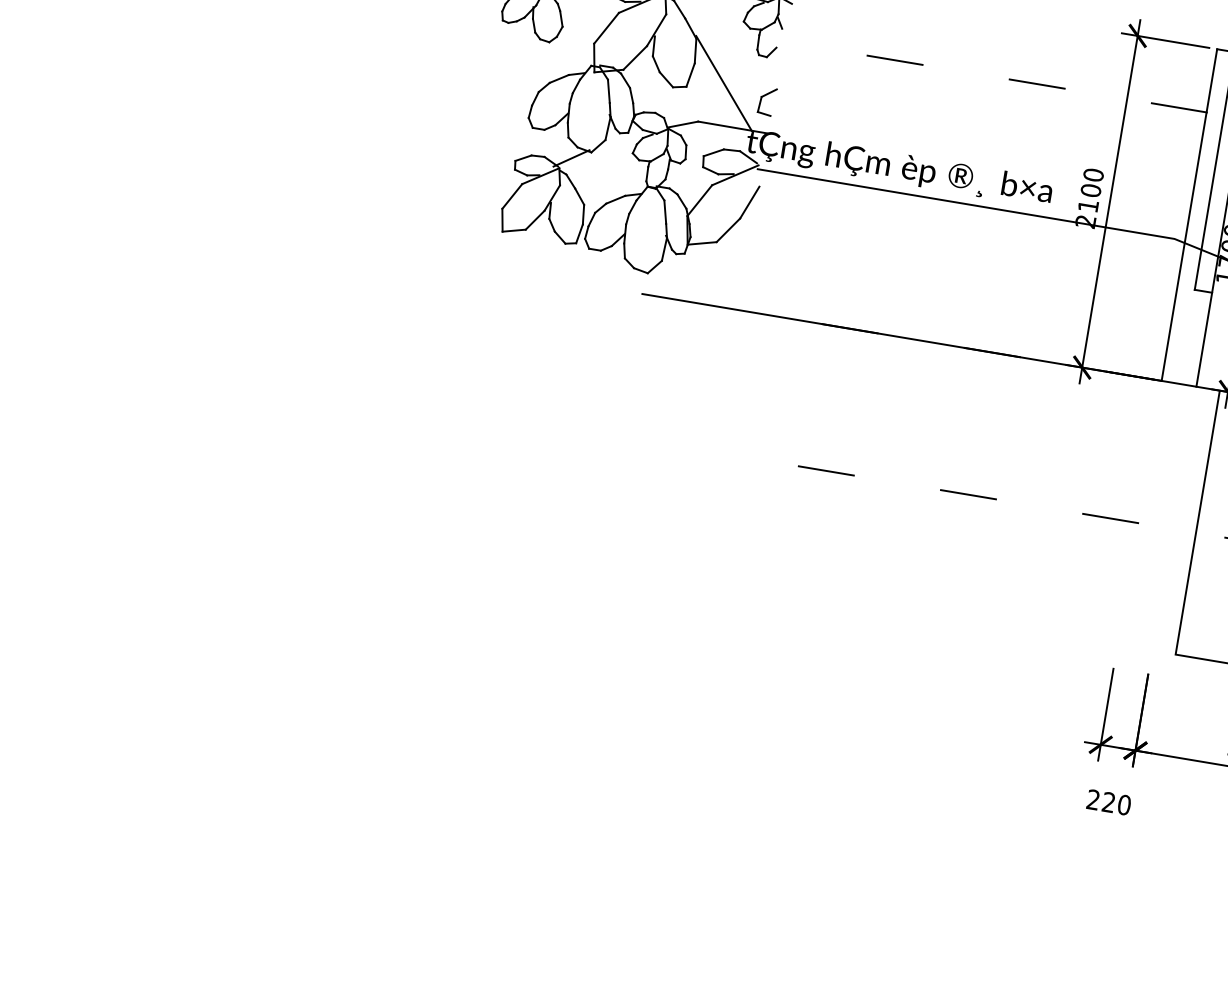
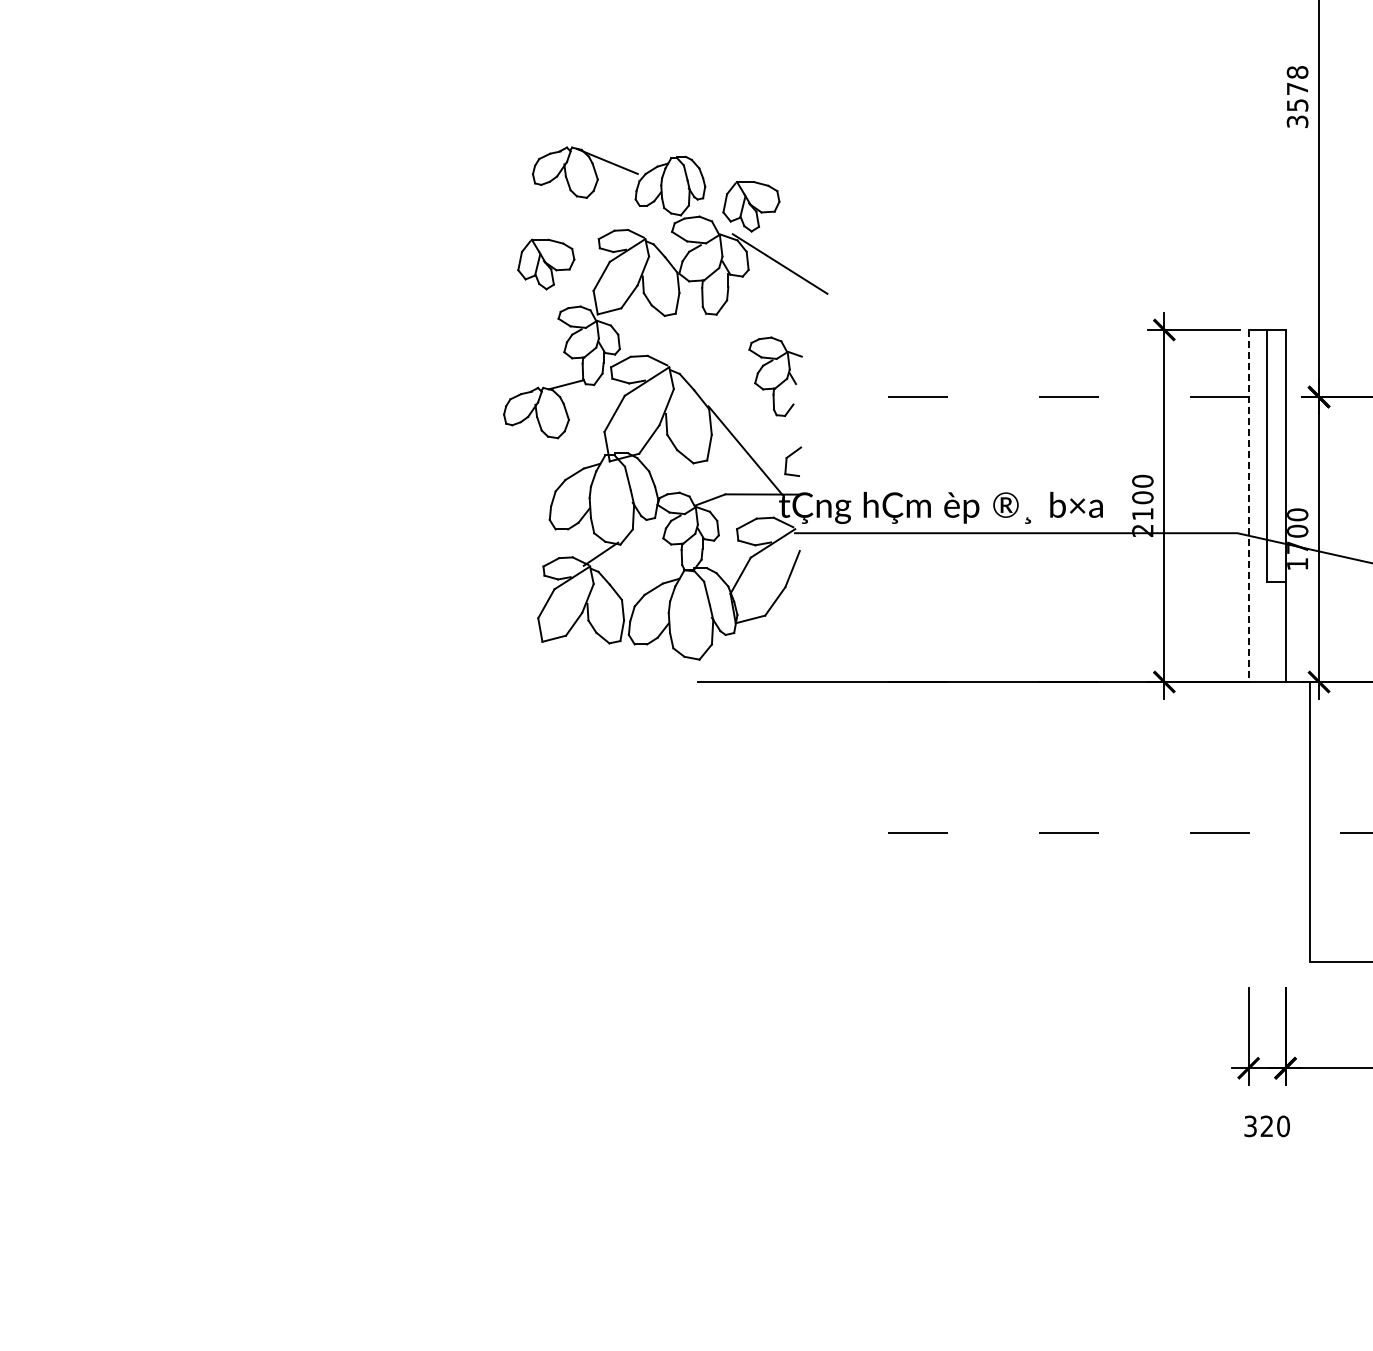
line: (1189, 215) -> (1248, 506), solid -> dashed
text: (1093, 799) -> (1250, 1126), 220 -> 320

